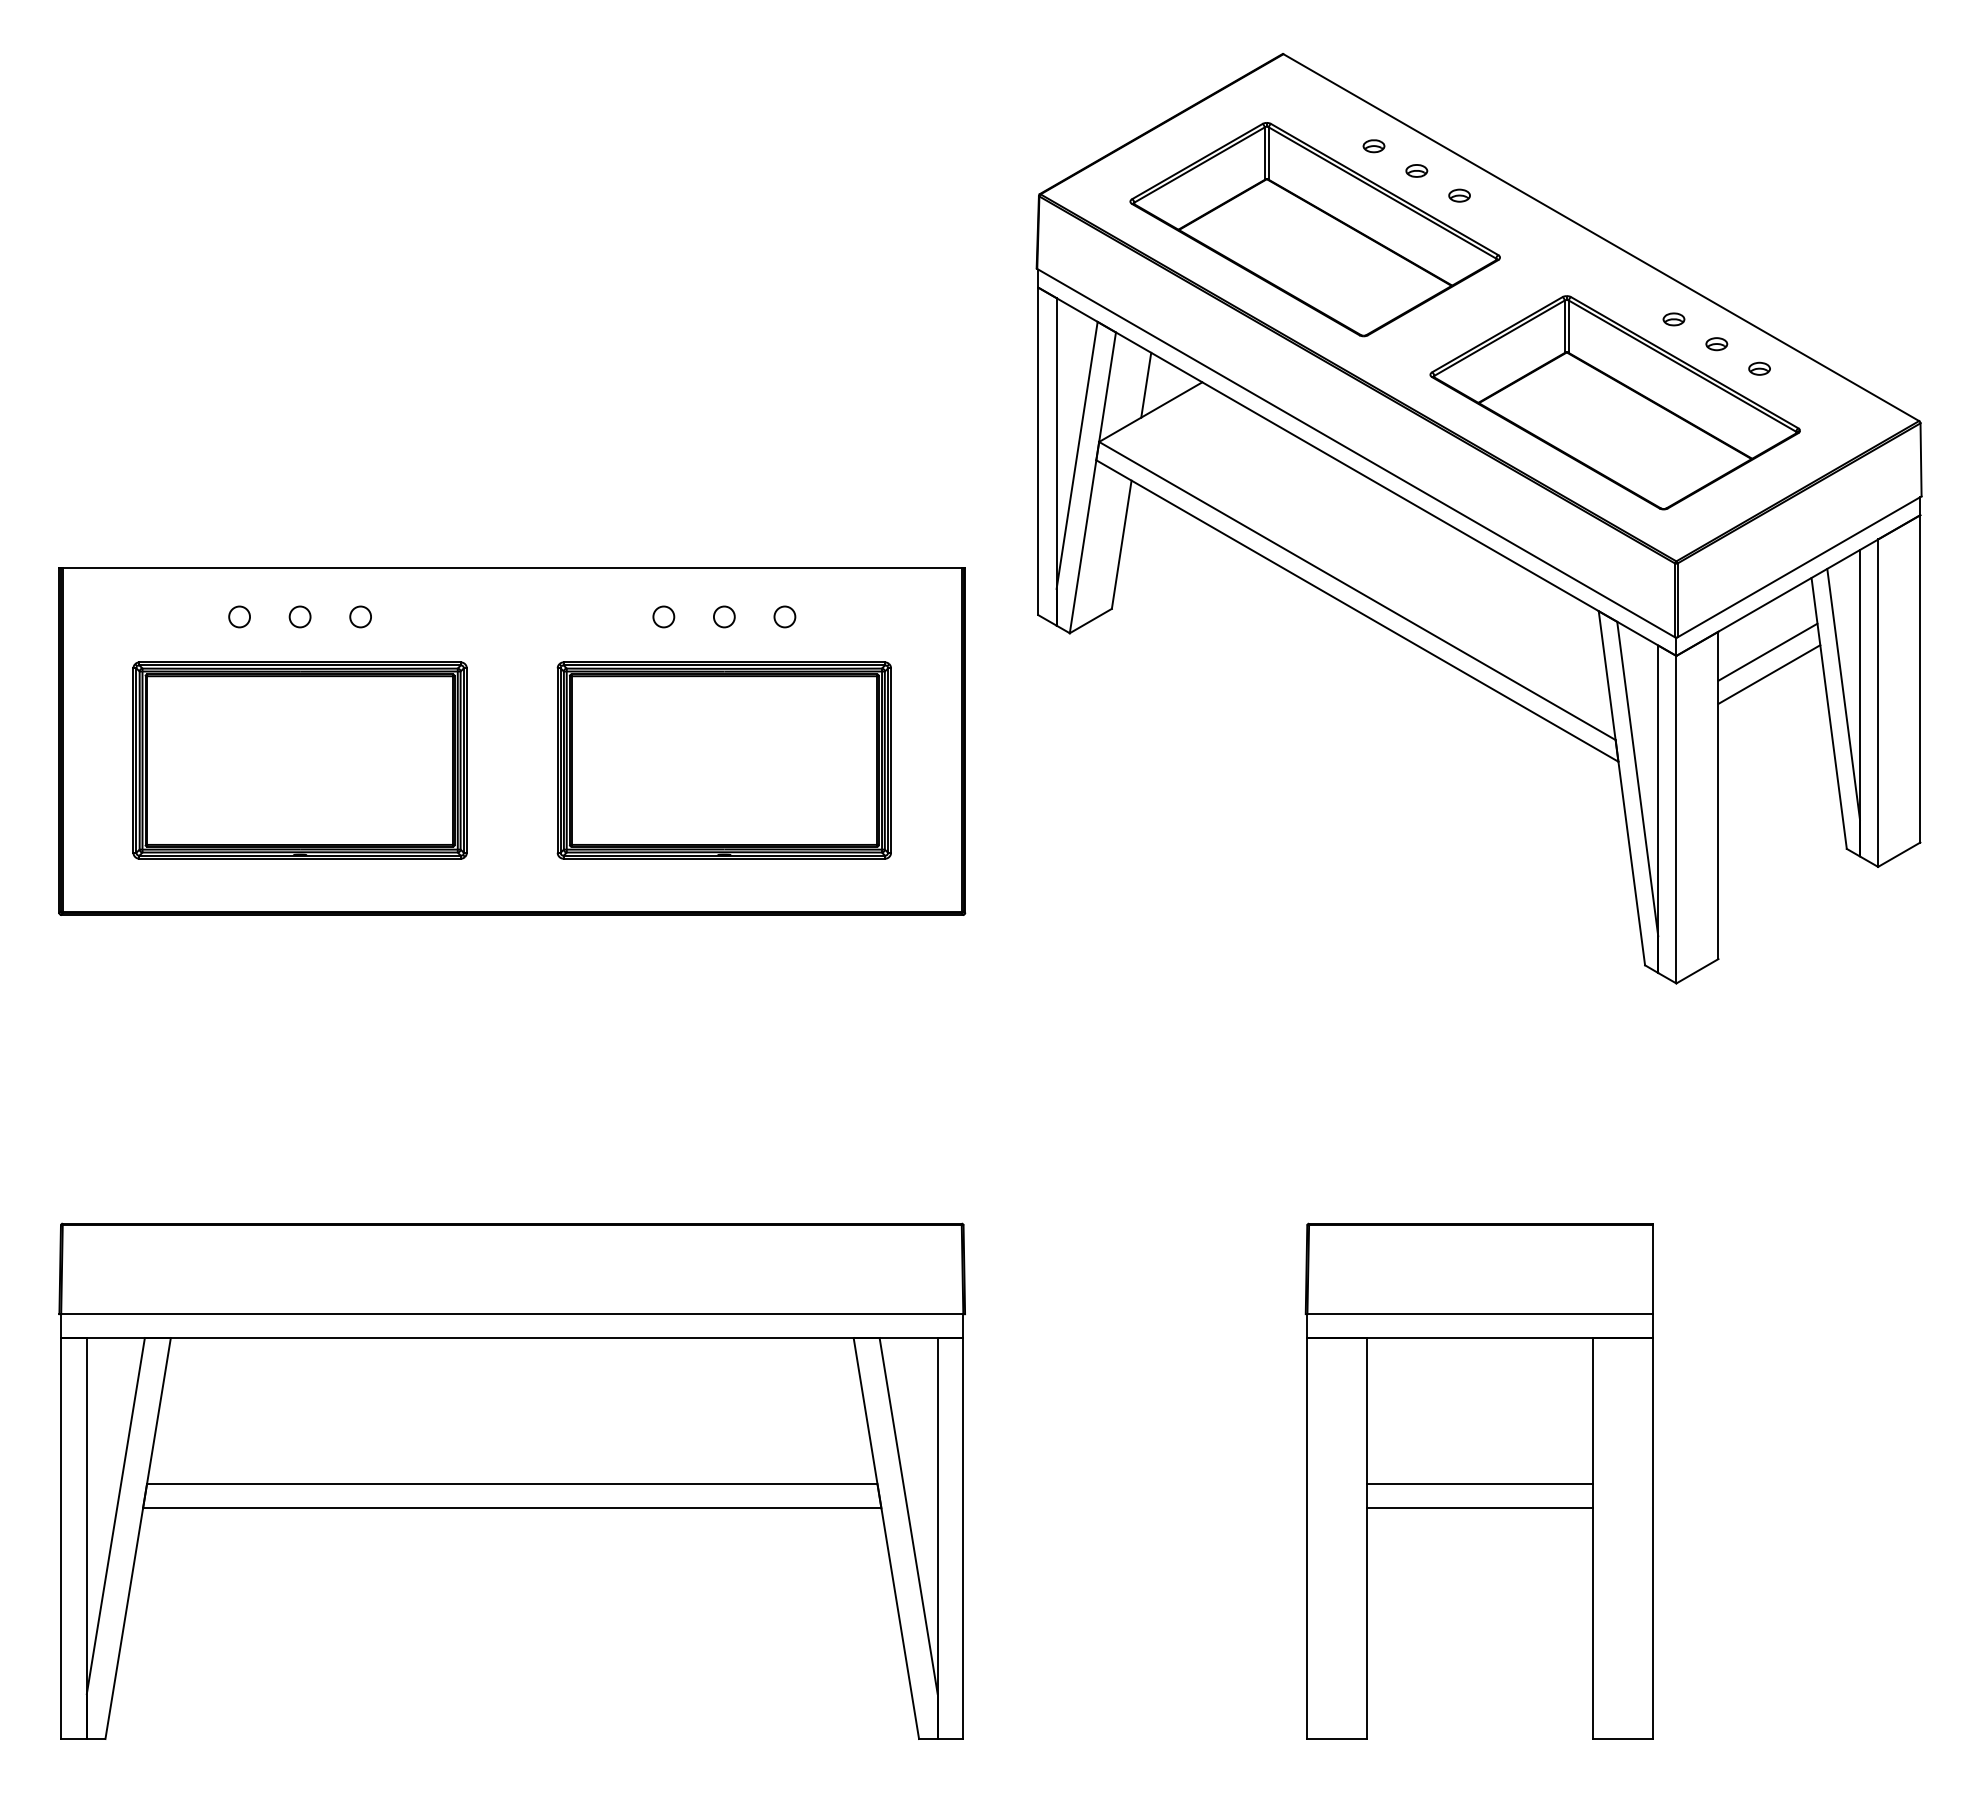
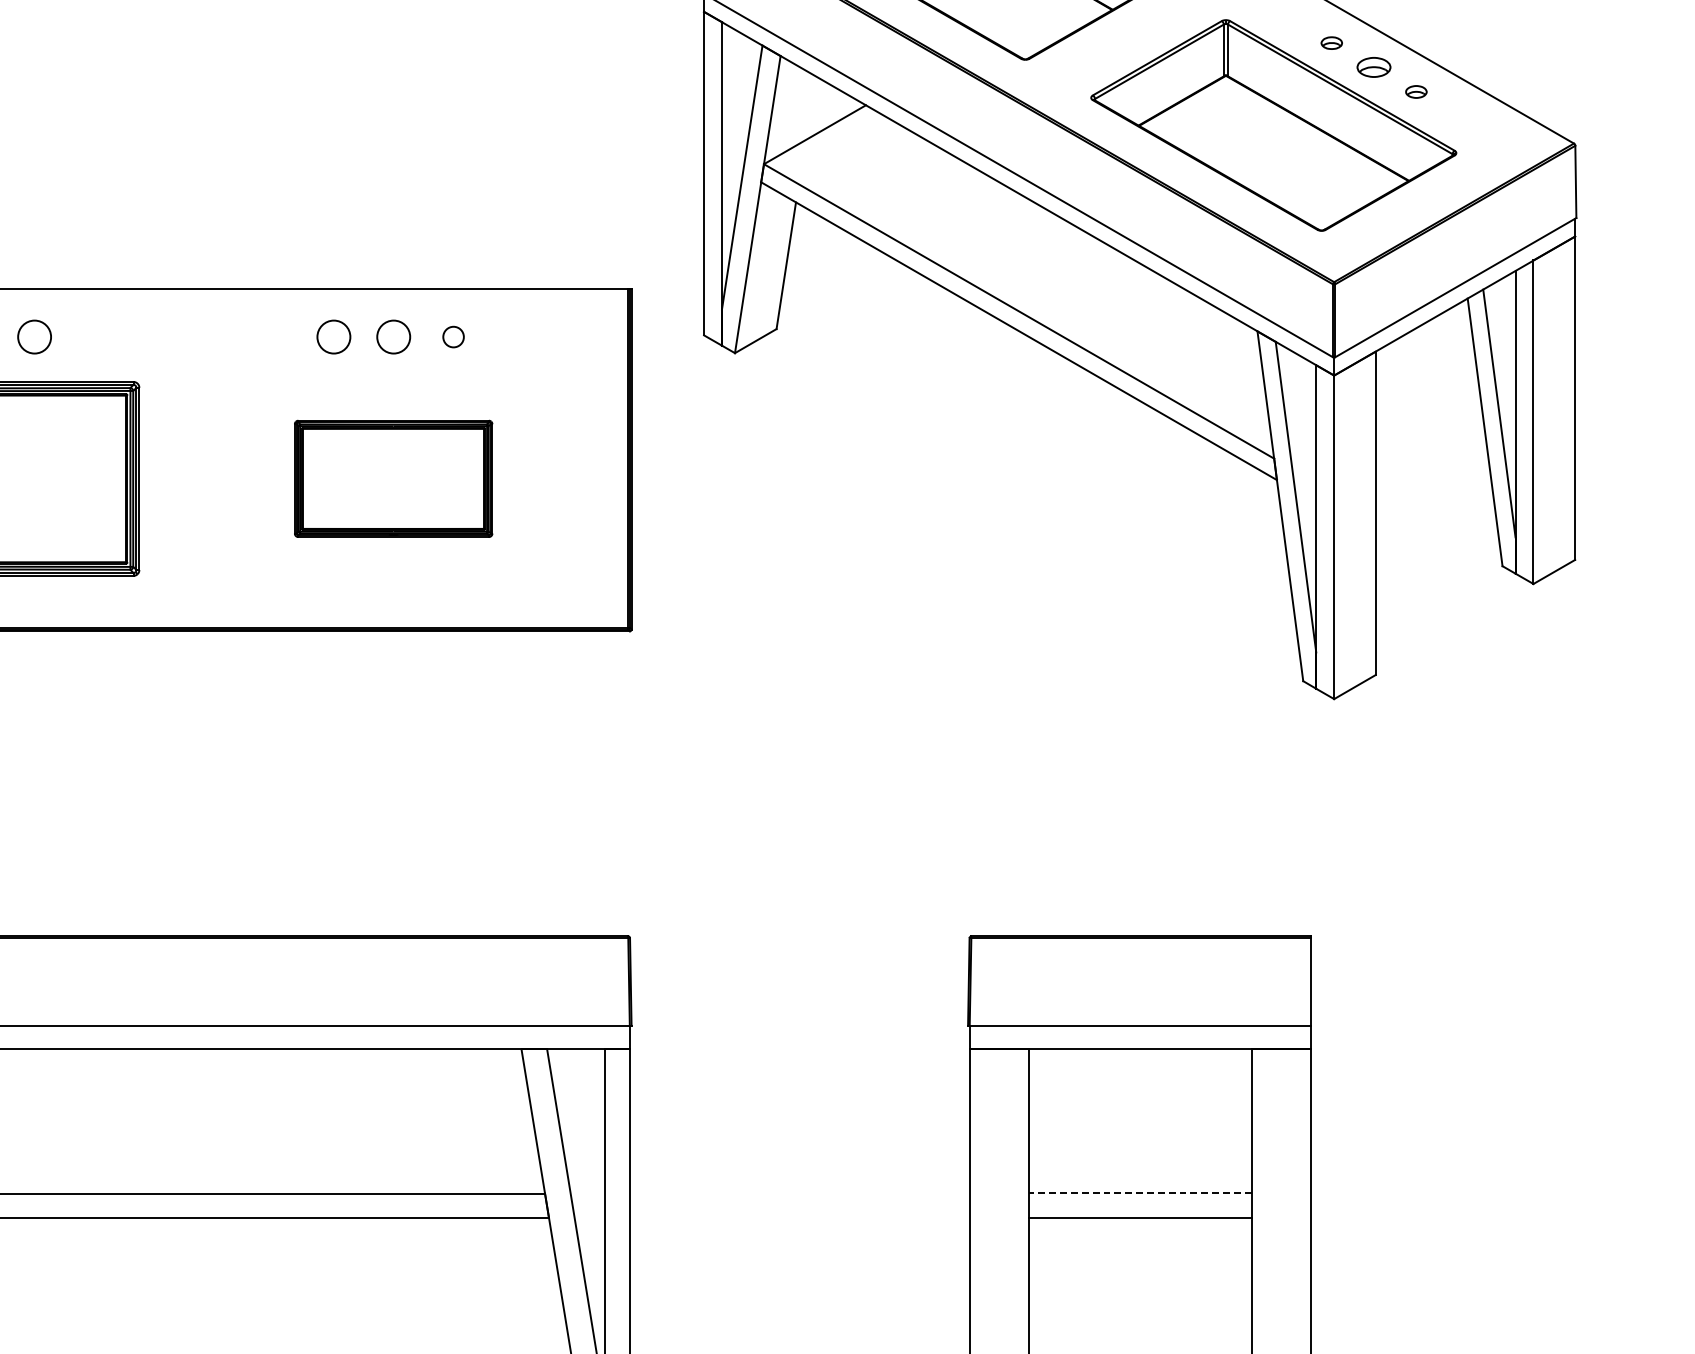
part: (1716, 344) -> (1373, 67), size x1.6
line: (1146, 384) -> (810, 107), removed
circle: (360, 616) -> (34, 336), size x1.6
circle: (663, 616) -> (333, 336), size x1.6
circle: (724, 616) -> (393, 336), size x1.6
line: (1767, 651) -> (1424, 371), removed
line: (1769, 674) -> (1426, 393), removed
part: (723, 760) -> (392, 478), size x0.6
line: (1479, 1483) -> (1139, 1193), solid -> dashed

